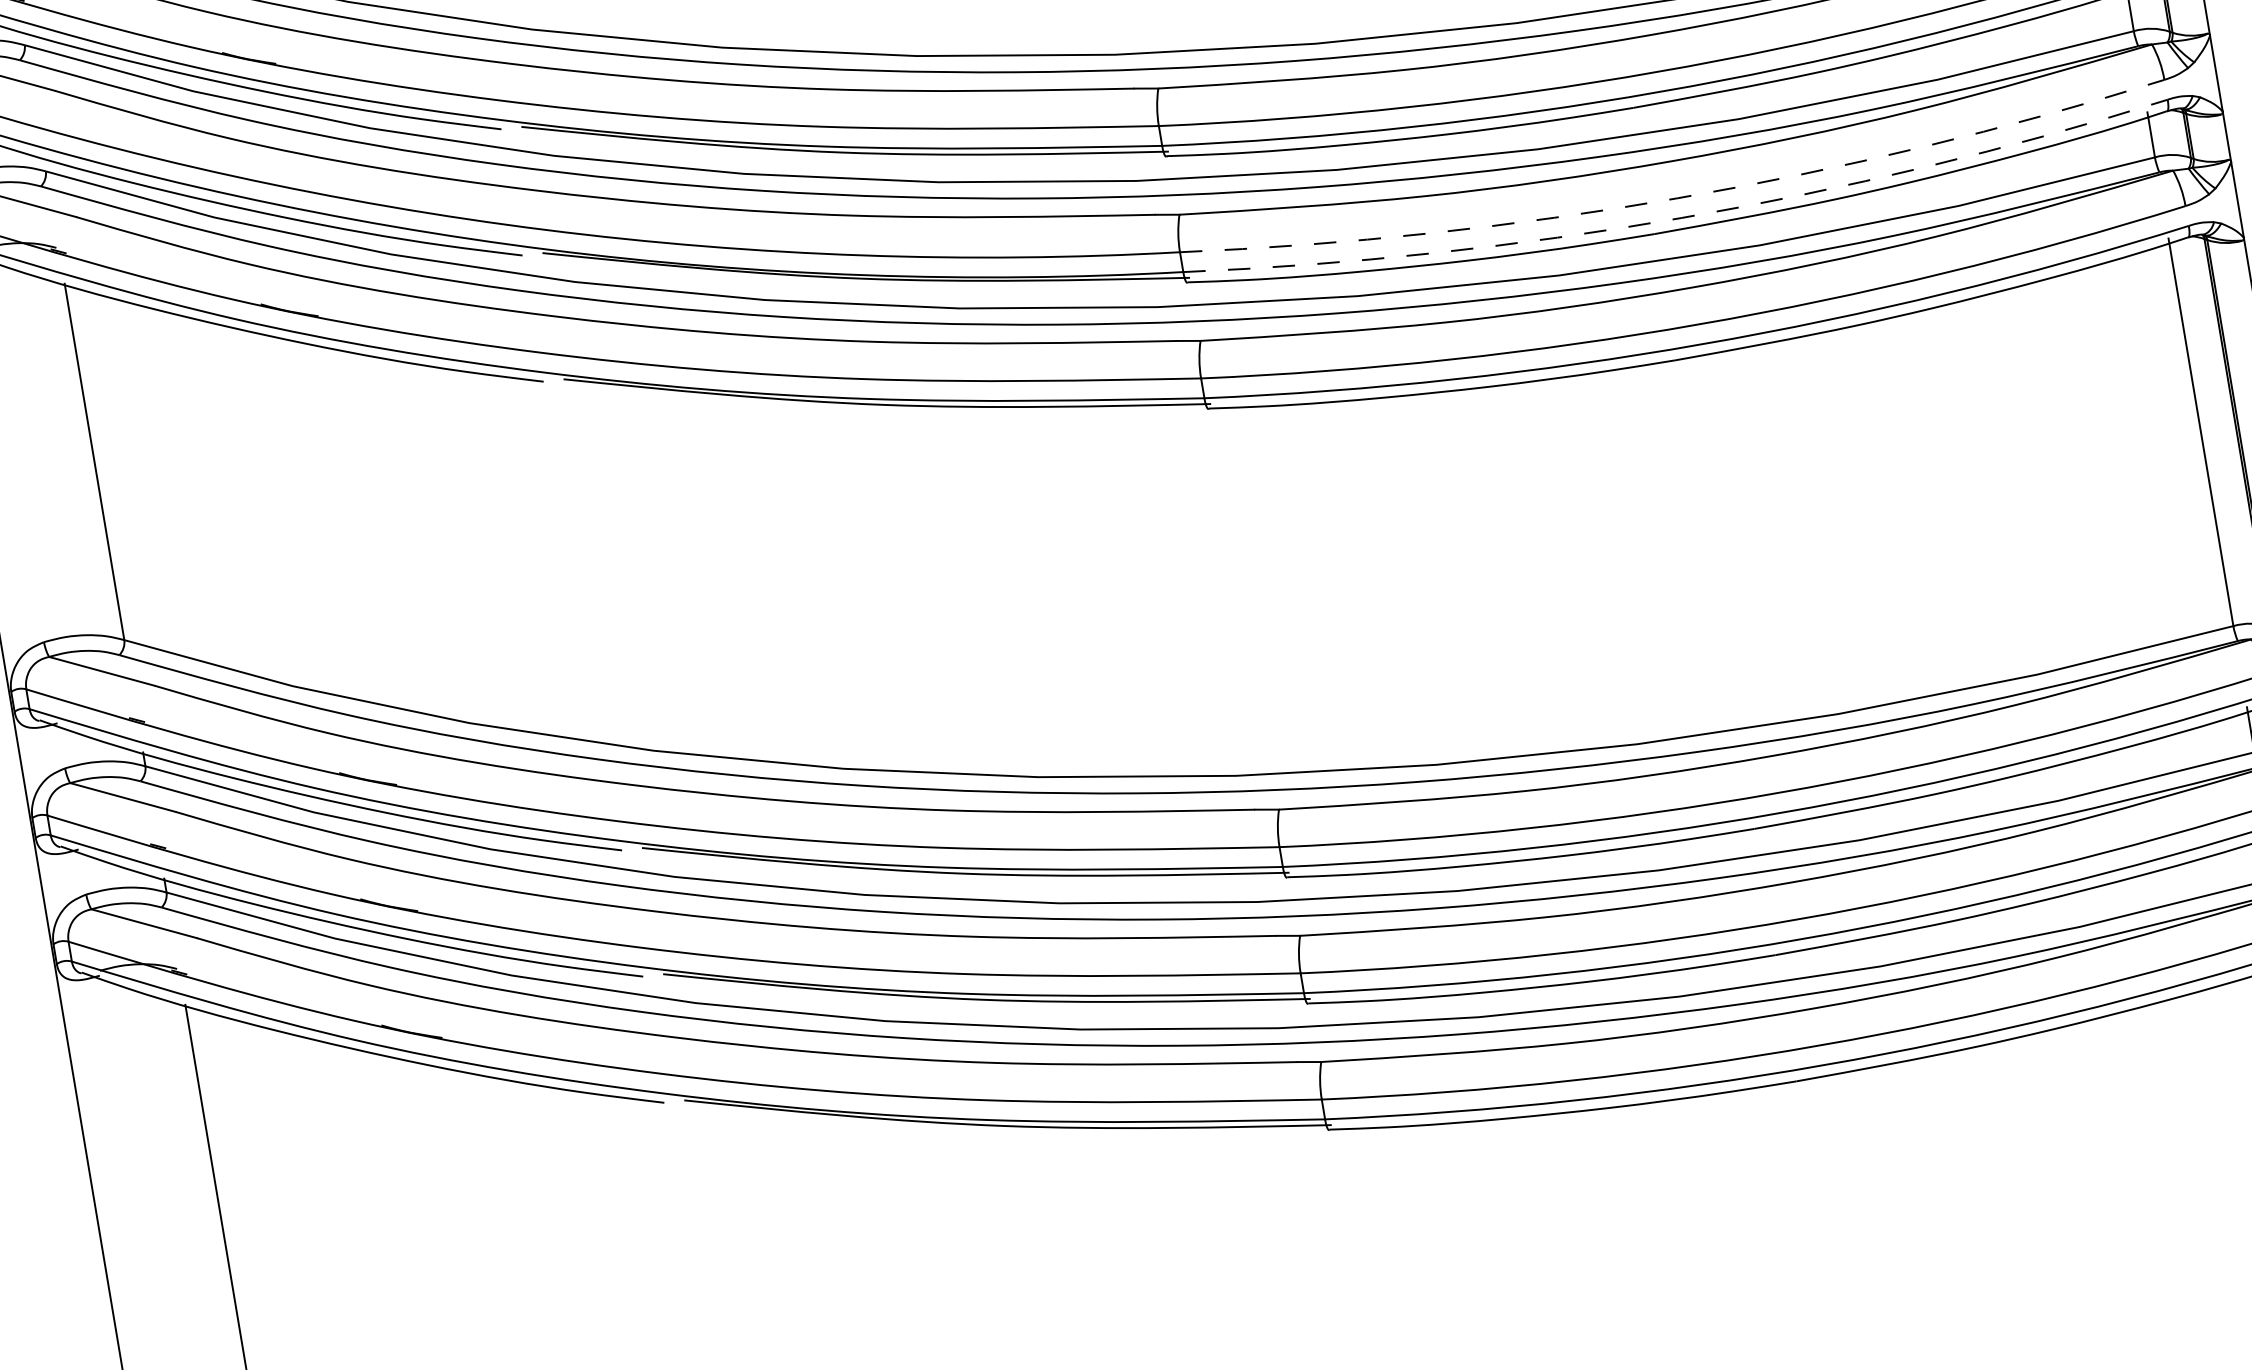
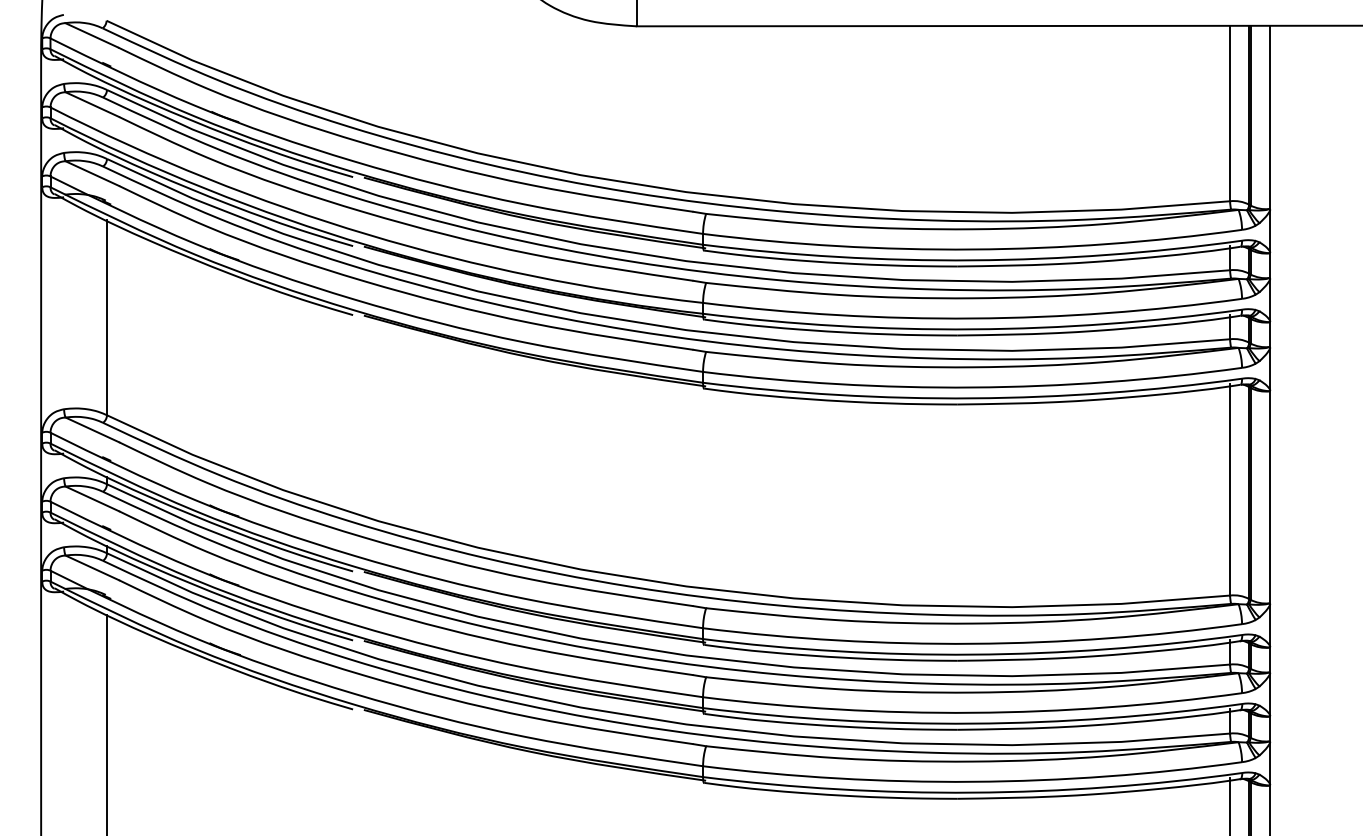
arc: (1677, 198) -> (972, 318), dashed -> solid
arc: (1680, 218) -> (972, 329), dashed -> solid

